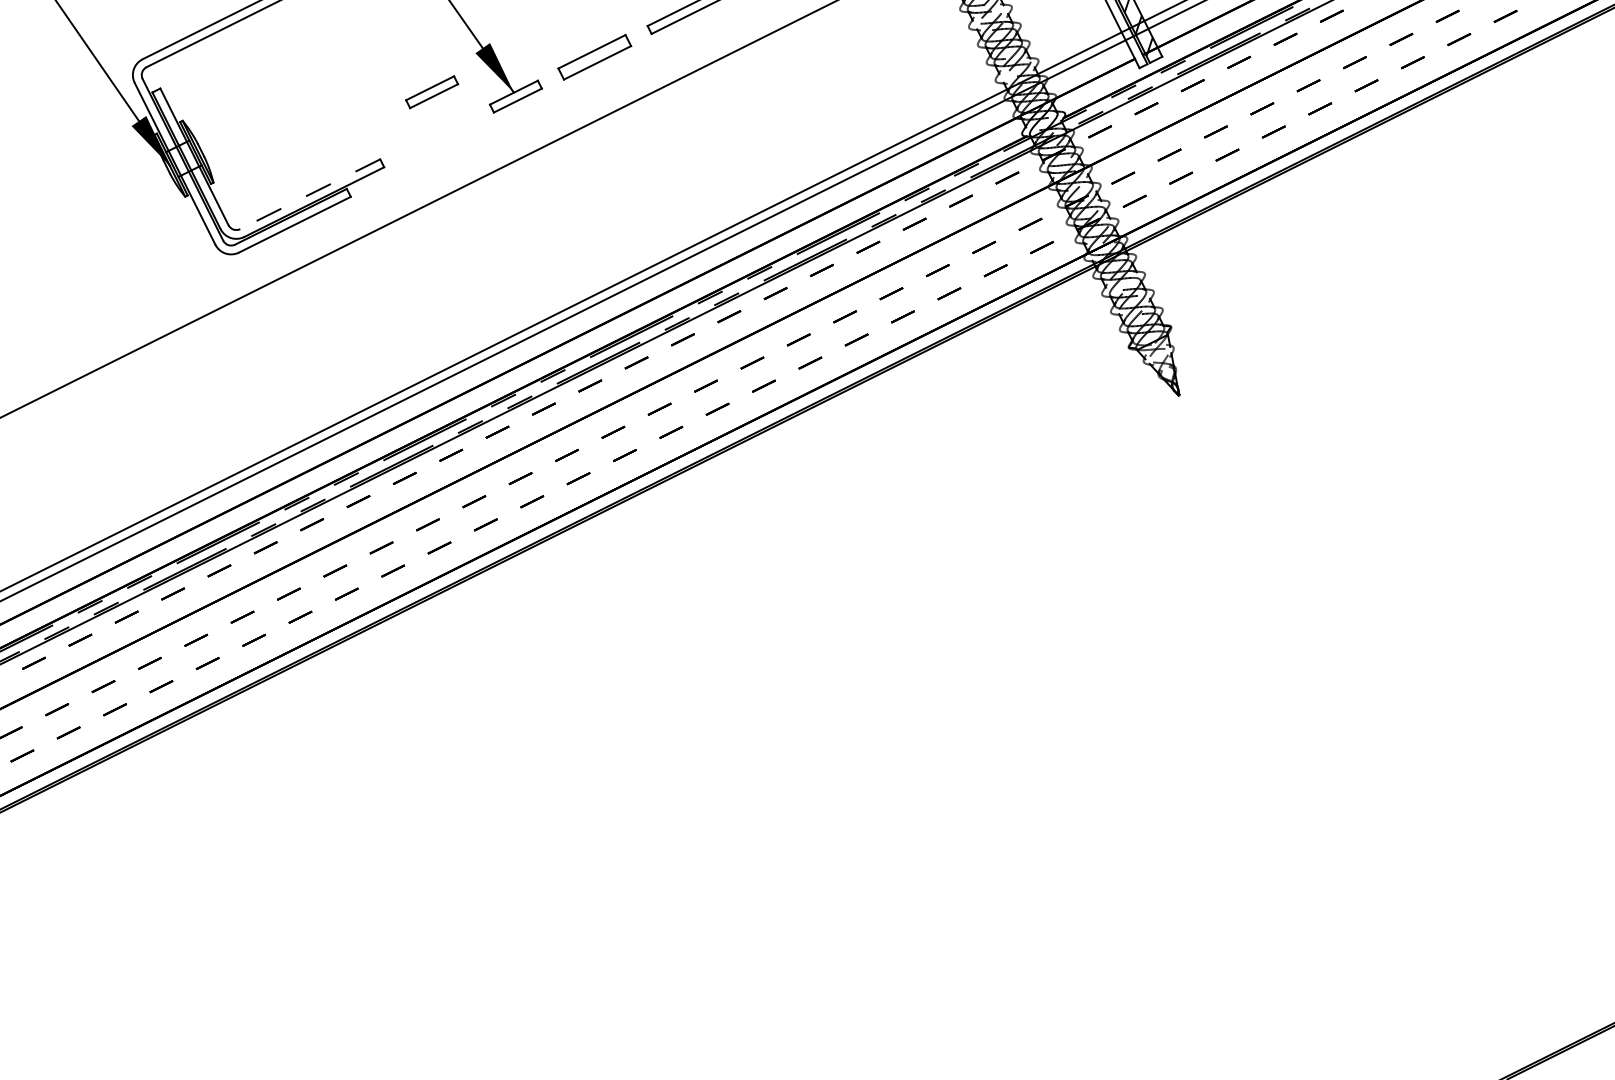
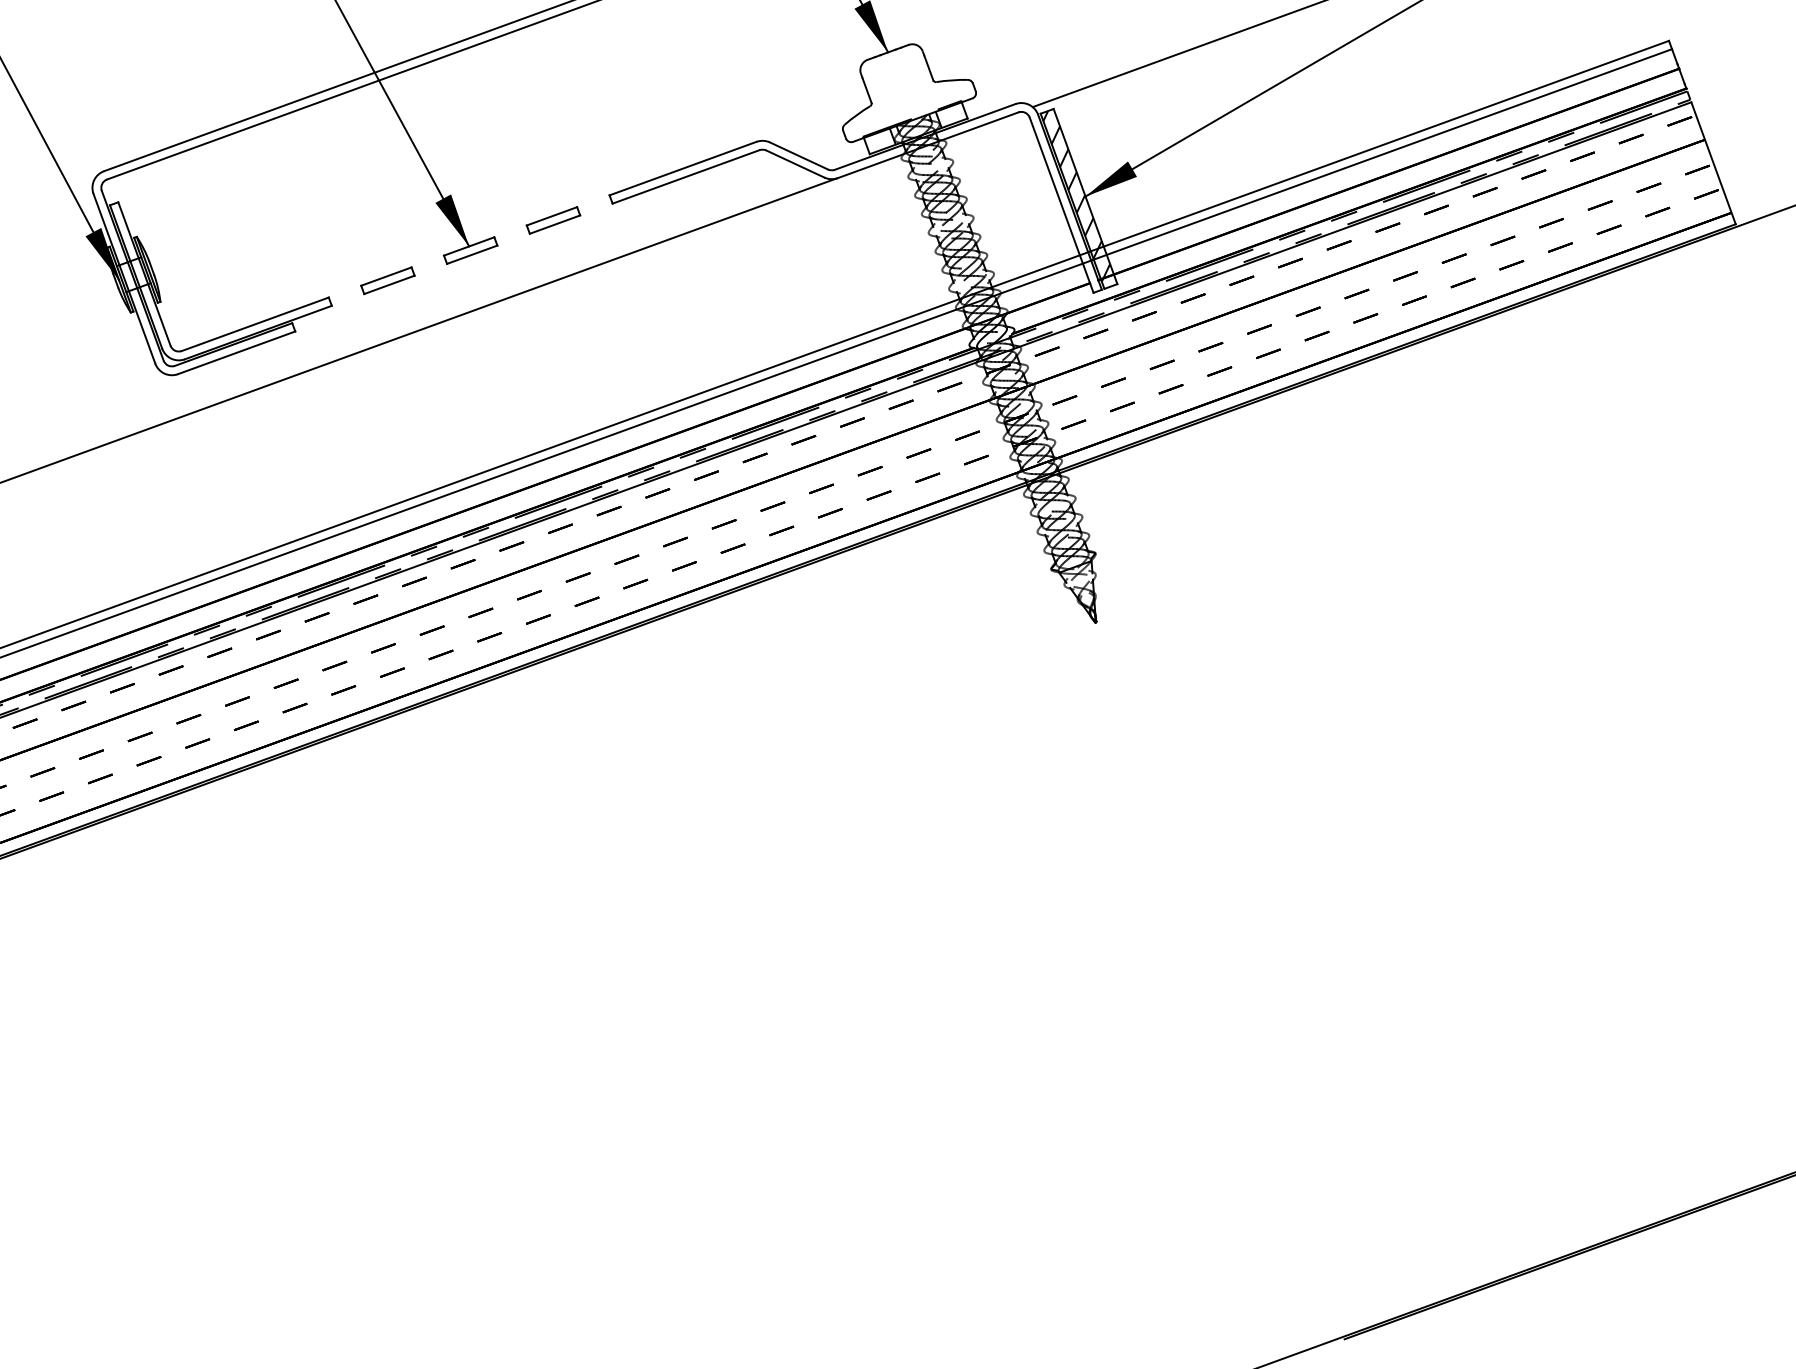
part: (594, 57) -> (553, 220), size x0.71
part: (431, 92) -> (387, 280), moved
line: (309, 194) -> (254, 324), dashed -> solid

